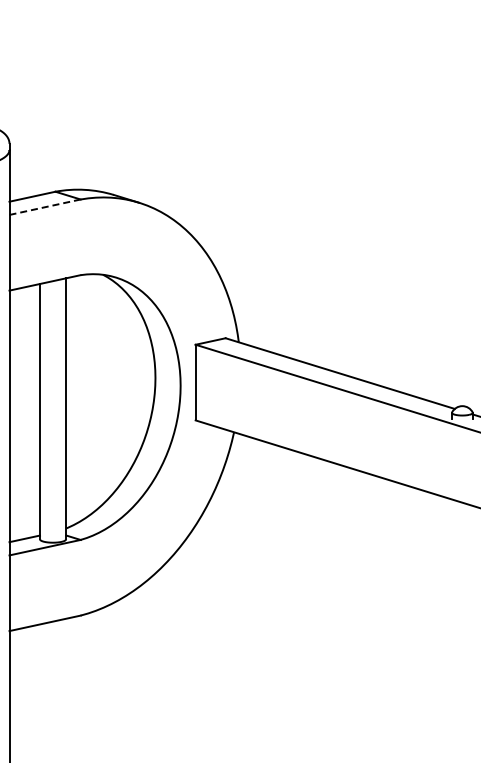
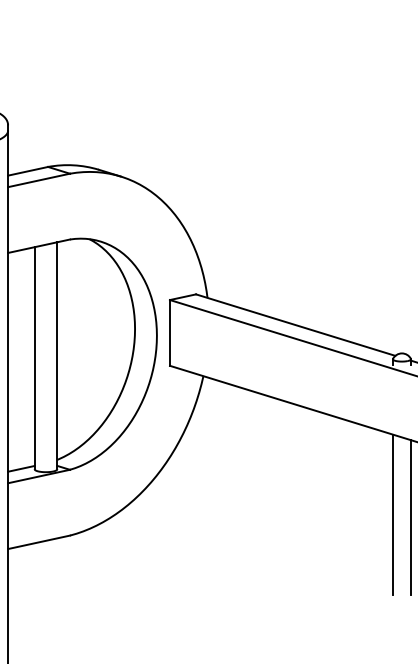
line: (45, 207) -> (39, 180), dashed -> solid
line: (451, 591) -> (392, 514), added
line: (472, 594) -> (410, 517), added

